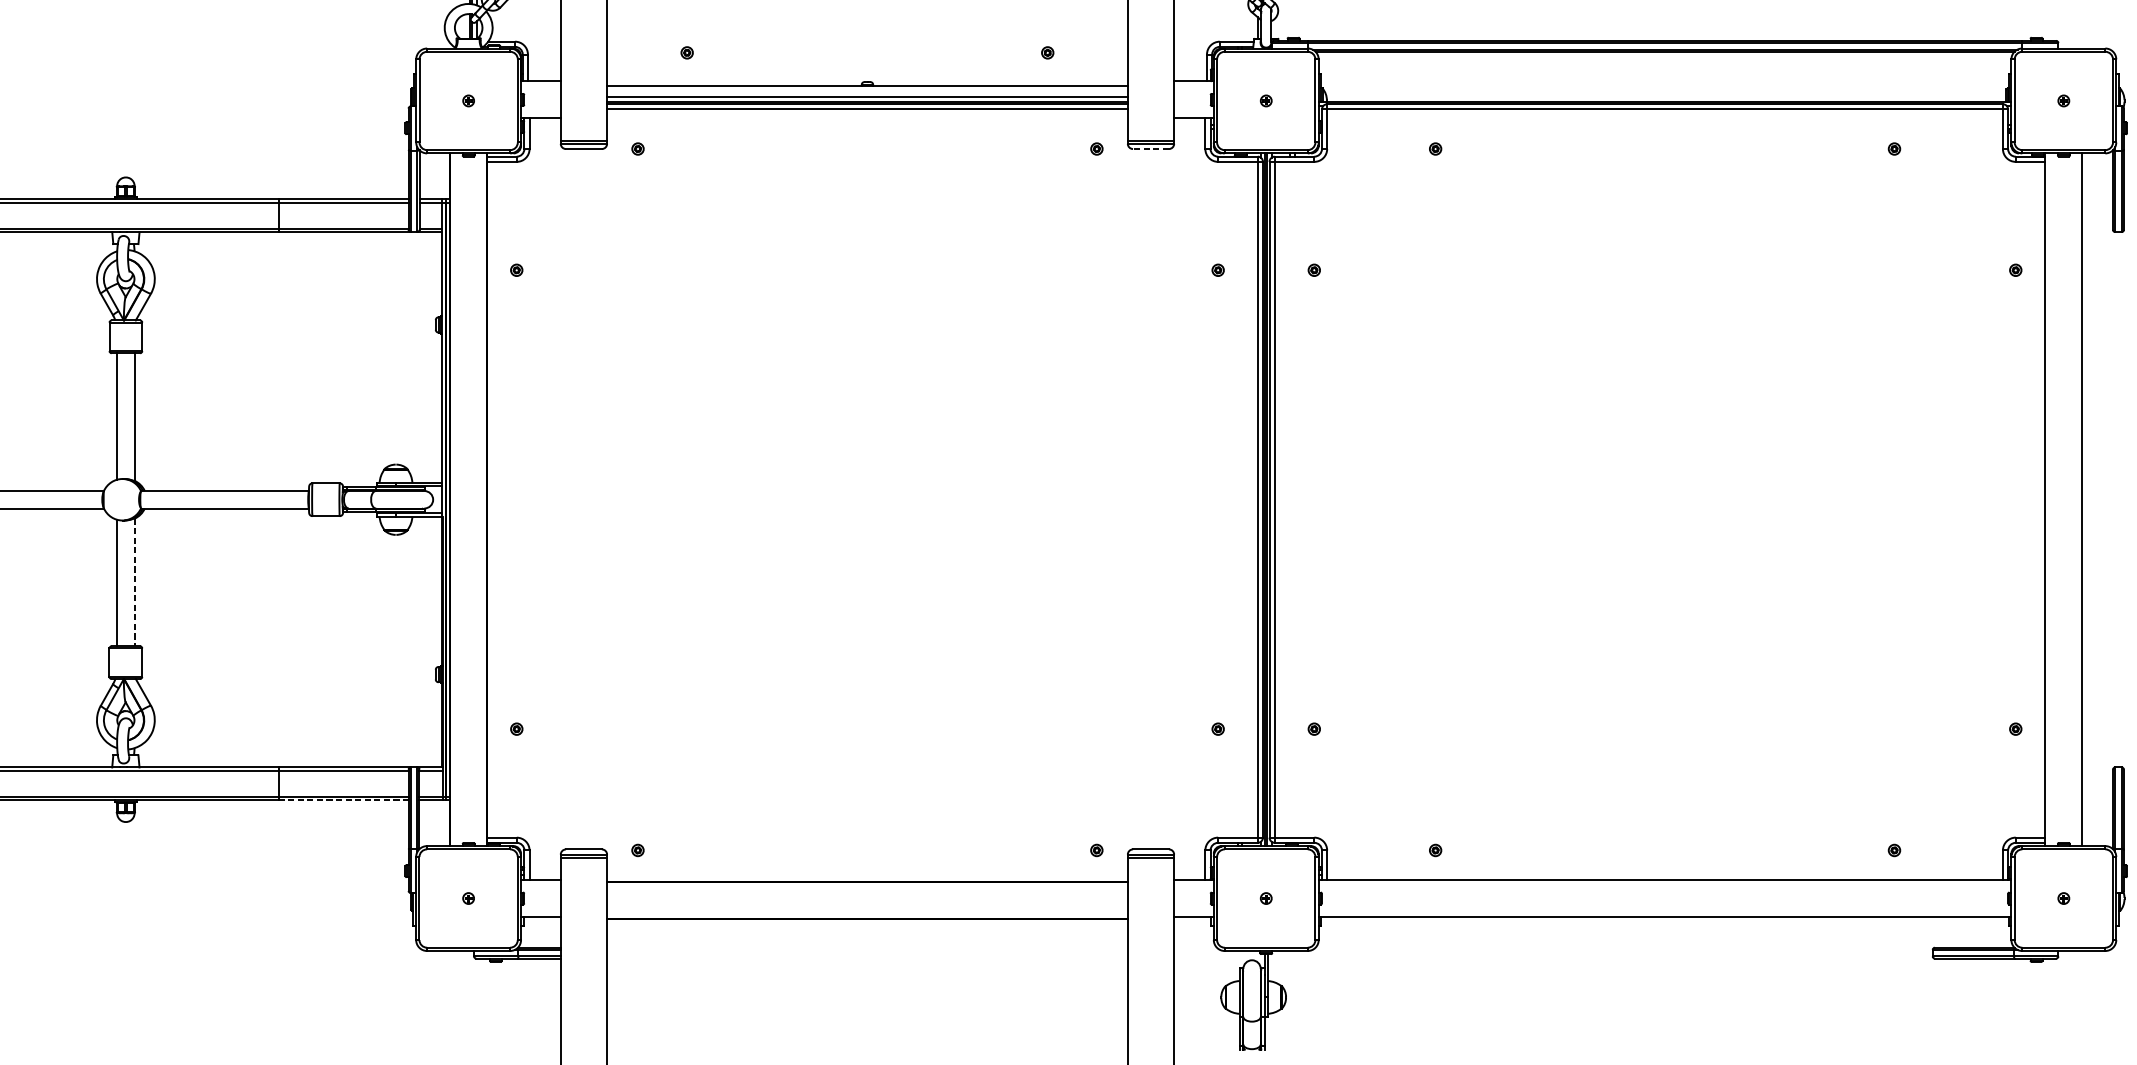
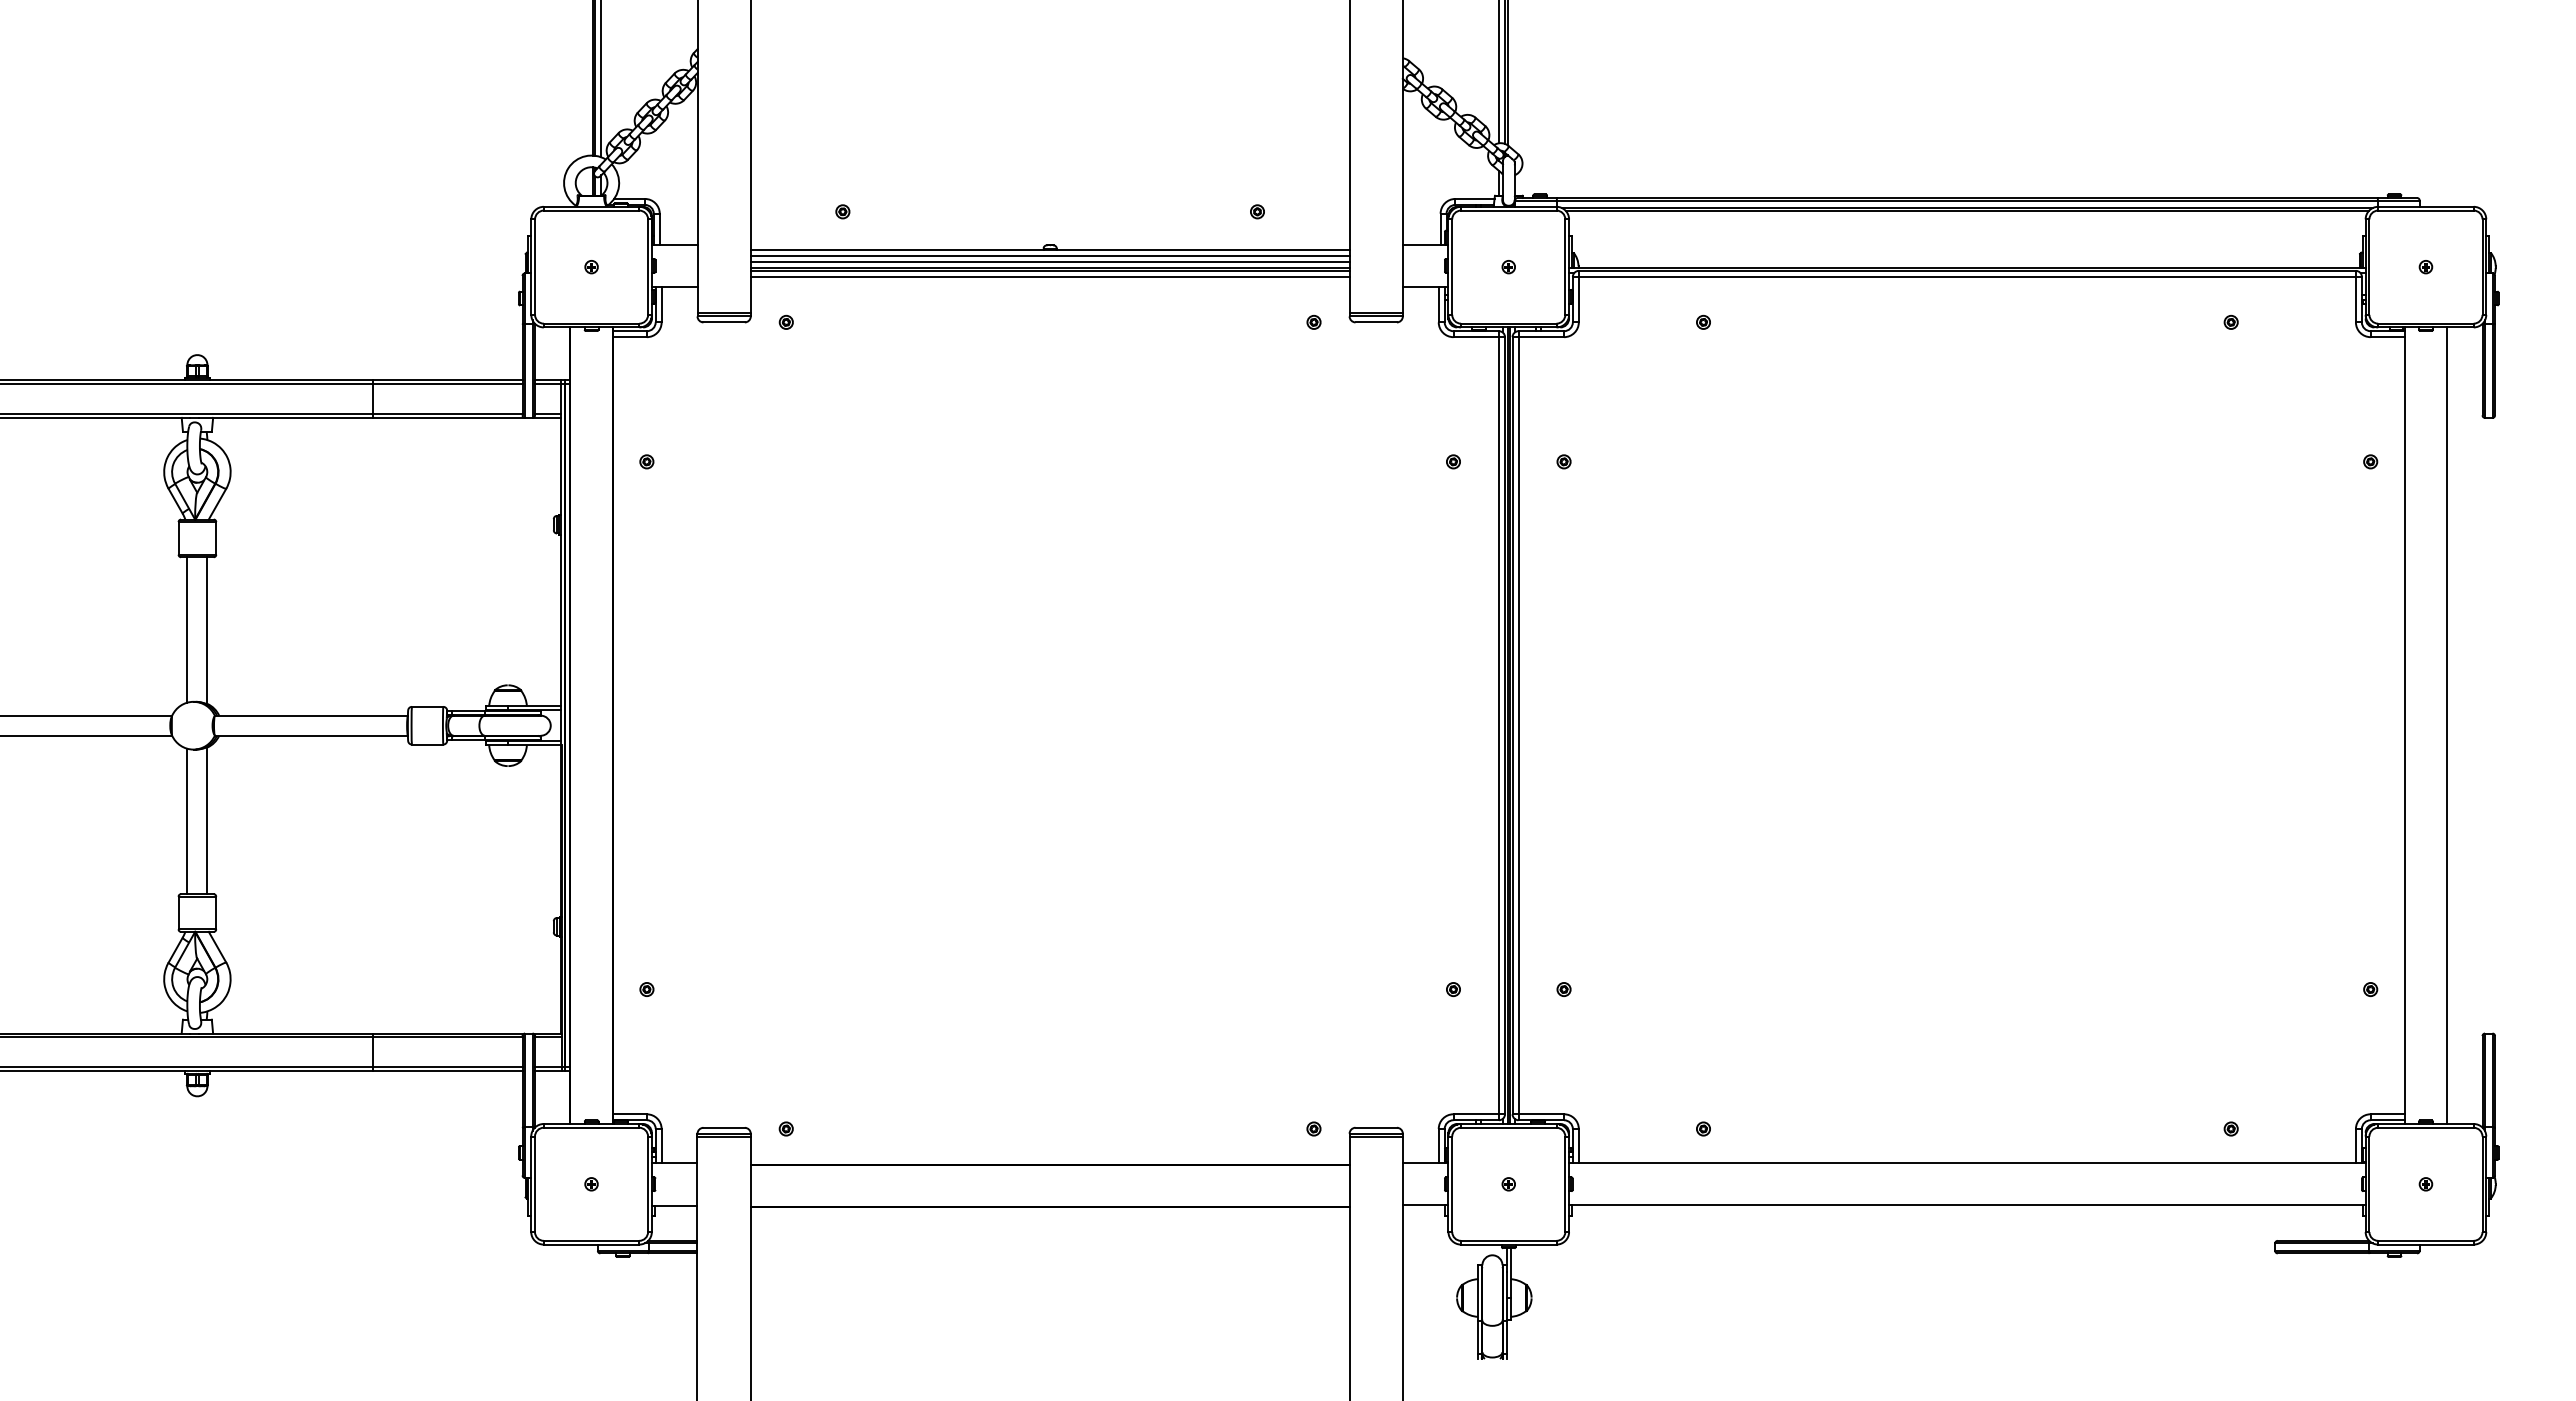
line: (866, 90) -> (1049, 255), added
line: (1151, 149) -> (1376, 322), dashed -> solid
line: (134, 583) -> (207, 821), dashed -> solid
line: (343, 800) -> (447, 1071), dashed -> solid

